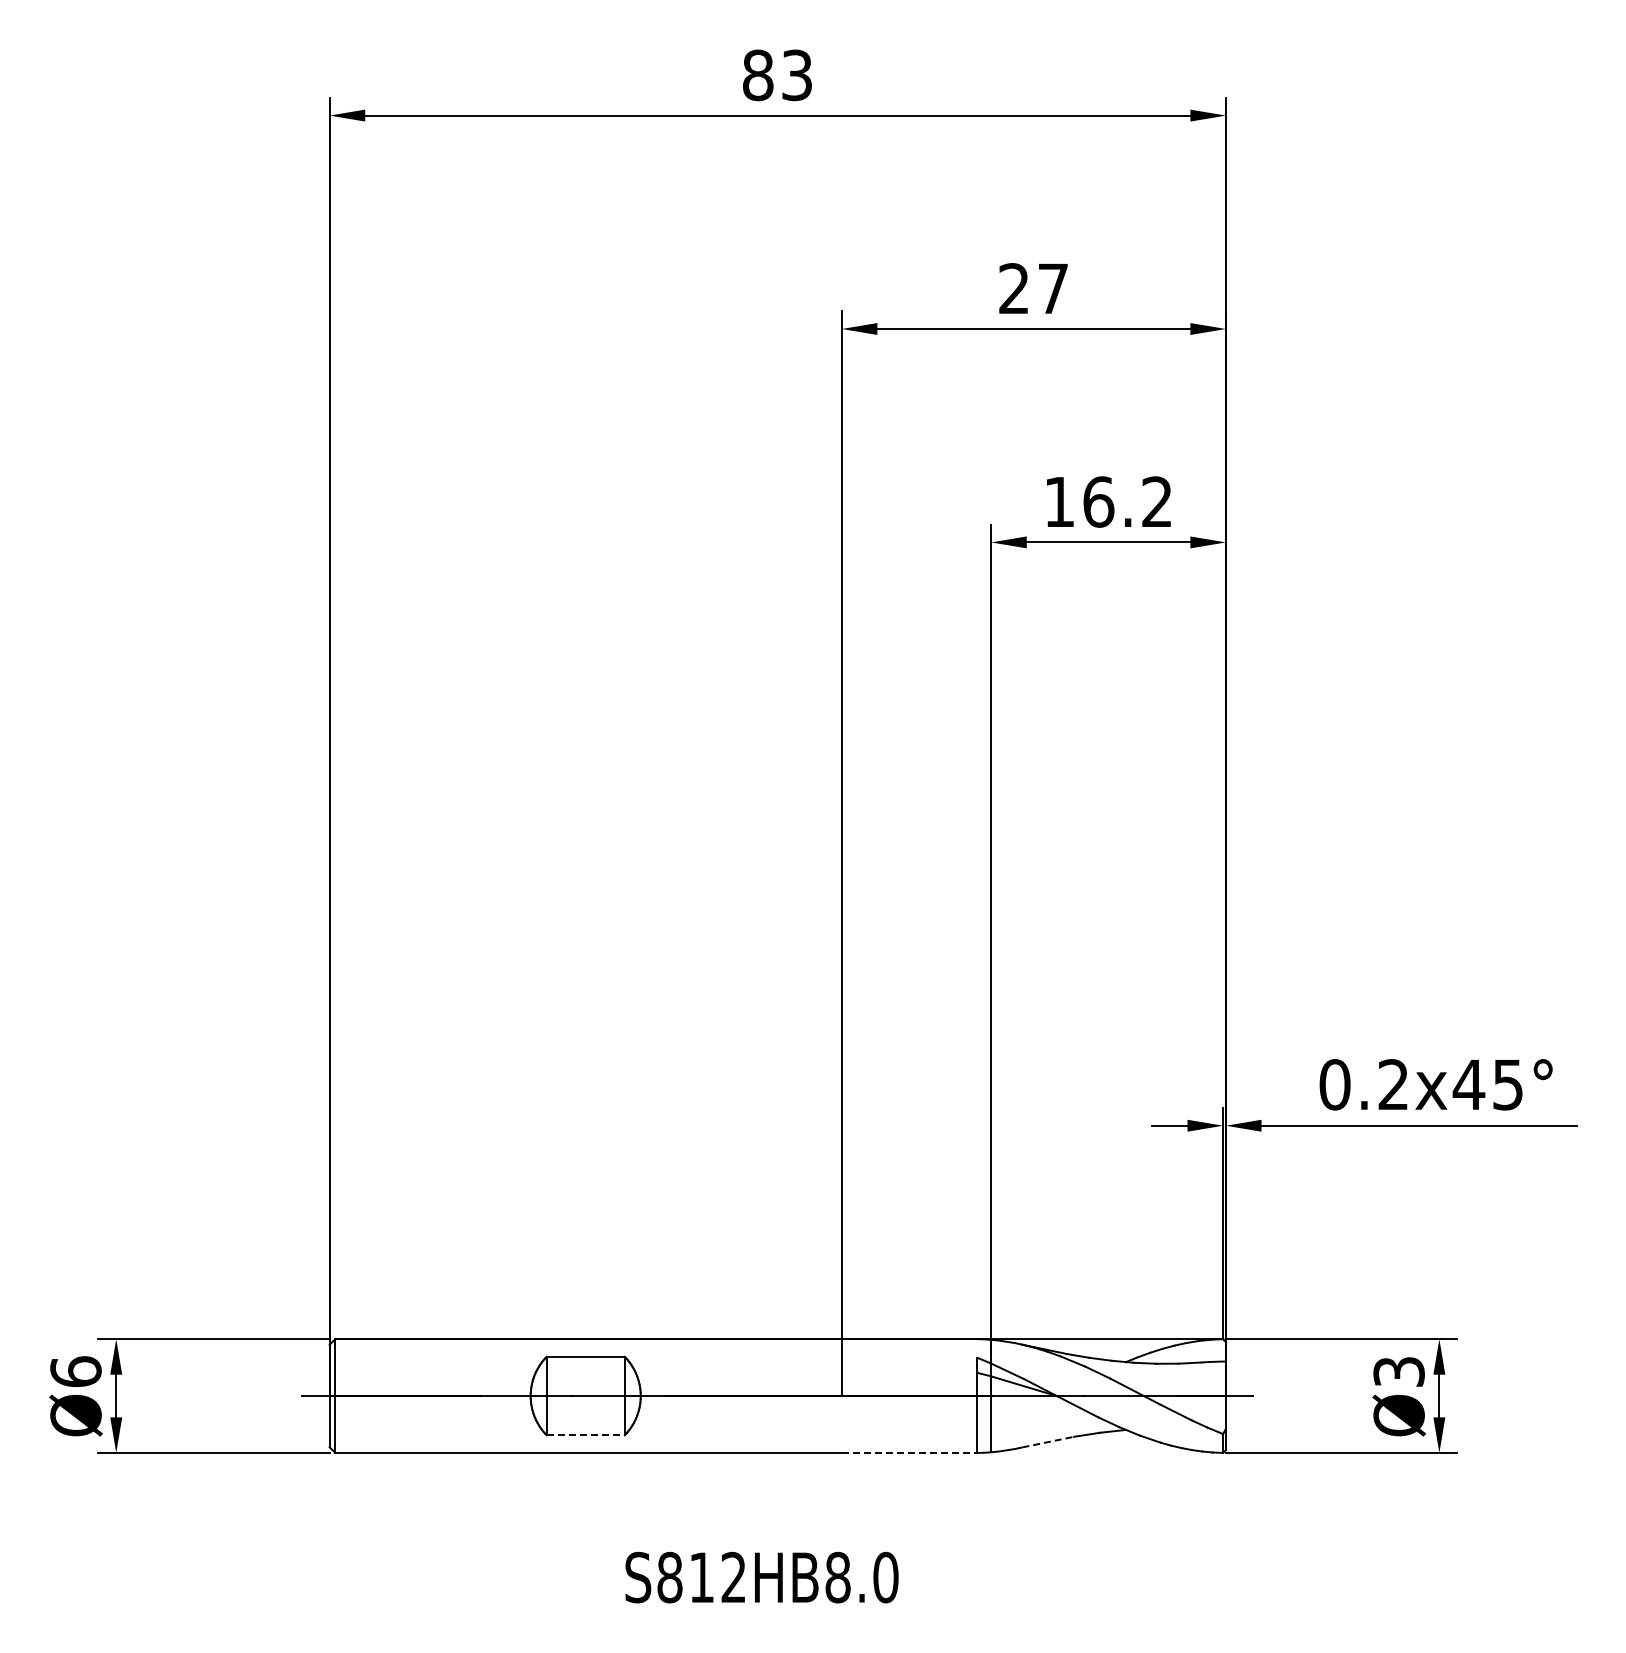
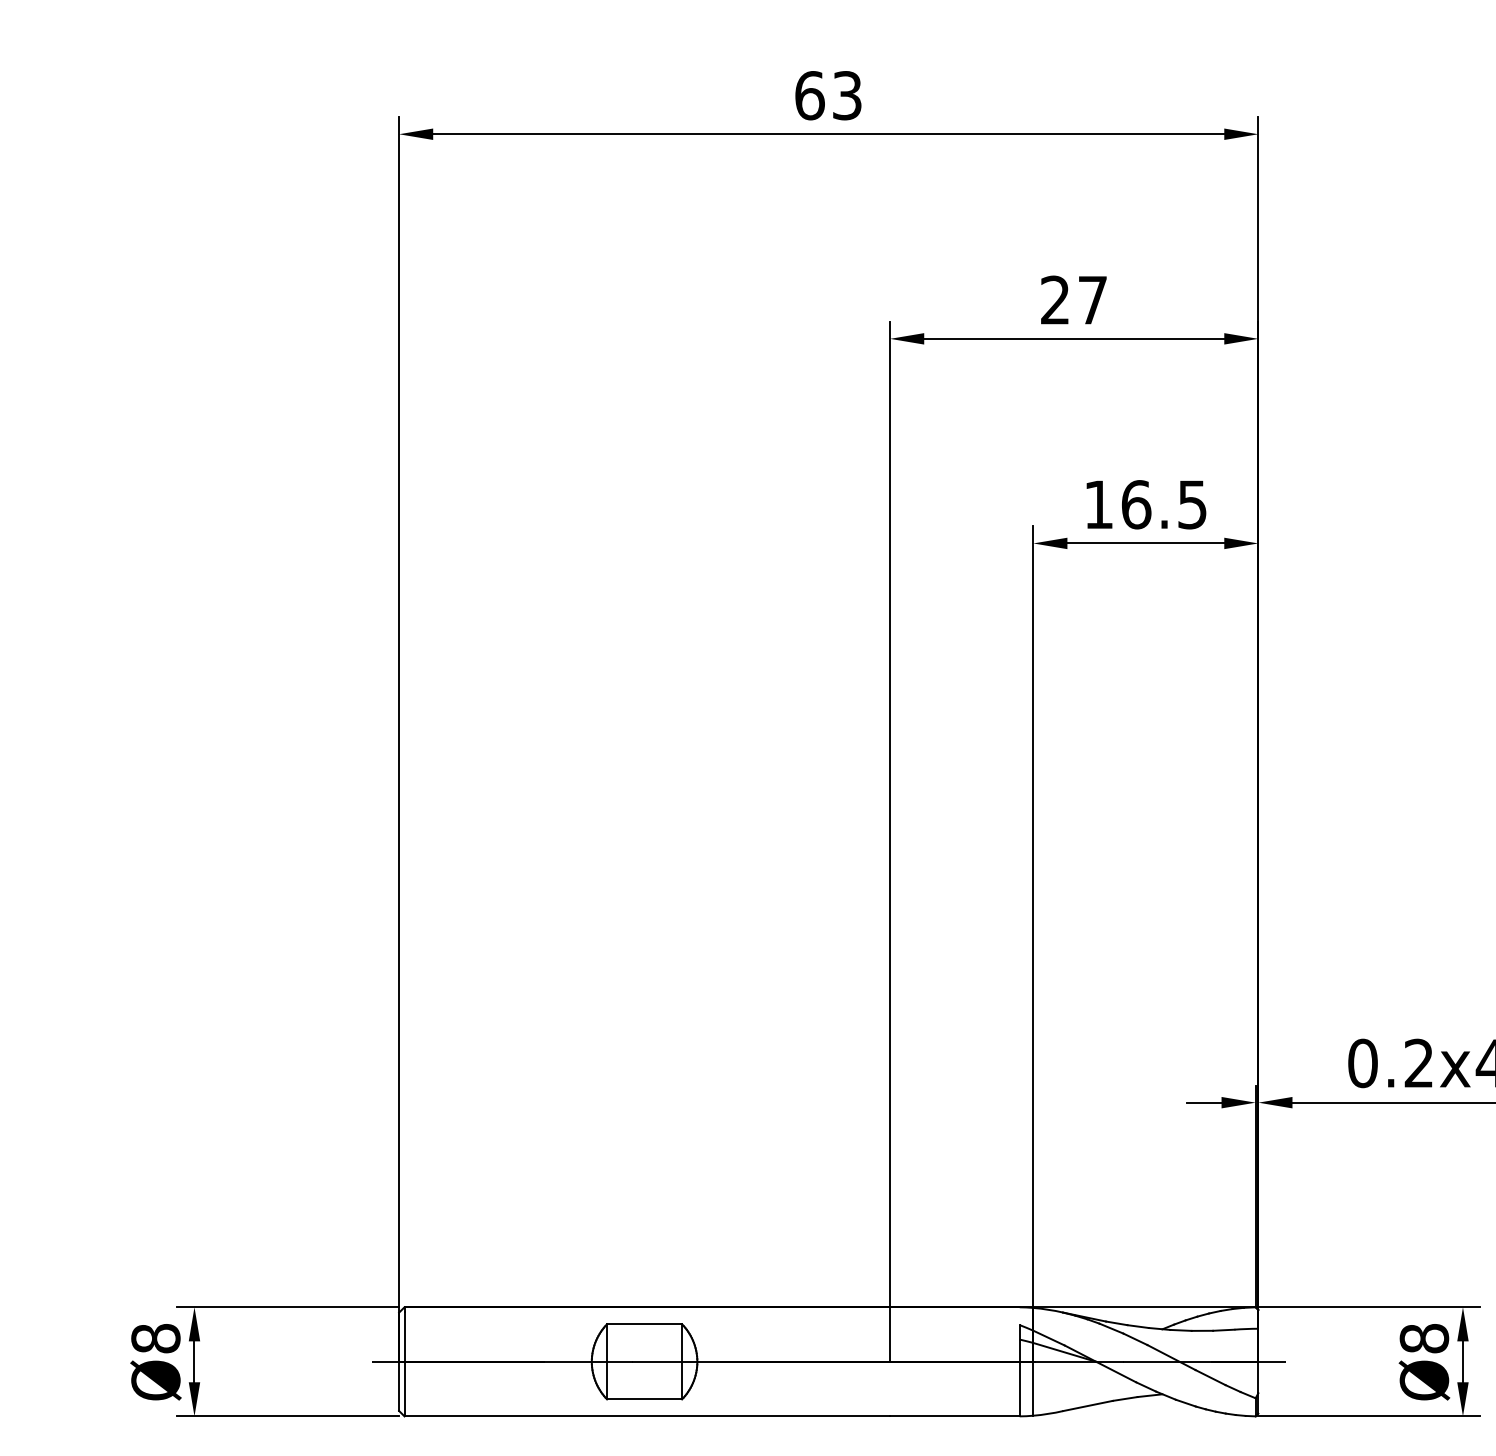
text: (757, 75) -> (809, 95), 83 -> 63
text: (1156, 501) -> (1191, 504), 16.2 -> 16.5
text: (75, 1371) -> (155, 1338), Ø6 -> Ø8
text: (1398, 1371) -> (1423, 1338), Ø3 -> Ø8
line: (586, 1435) -> (645, 1399), dashed -> solid
line: (1048, 1442) -> (1088, 1406), dashed -> solid
line: (909, 1452) -> (954, 1415), dashed -> solid

